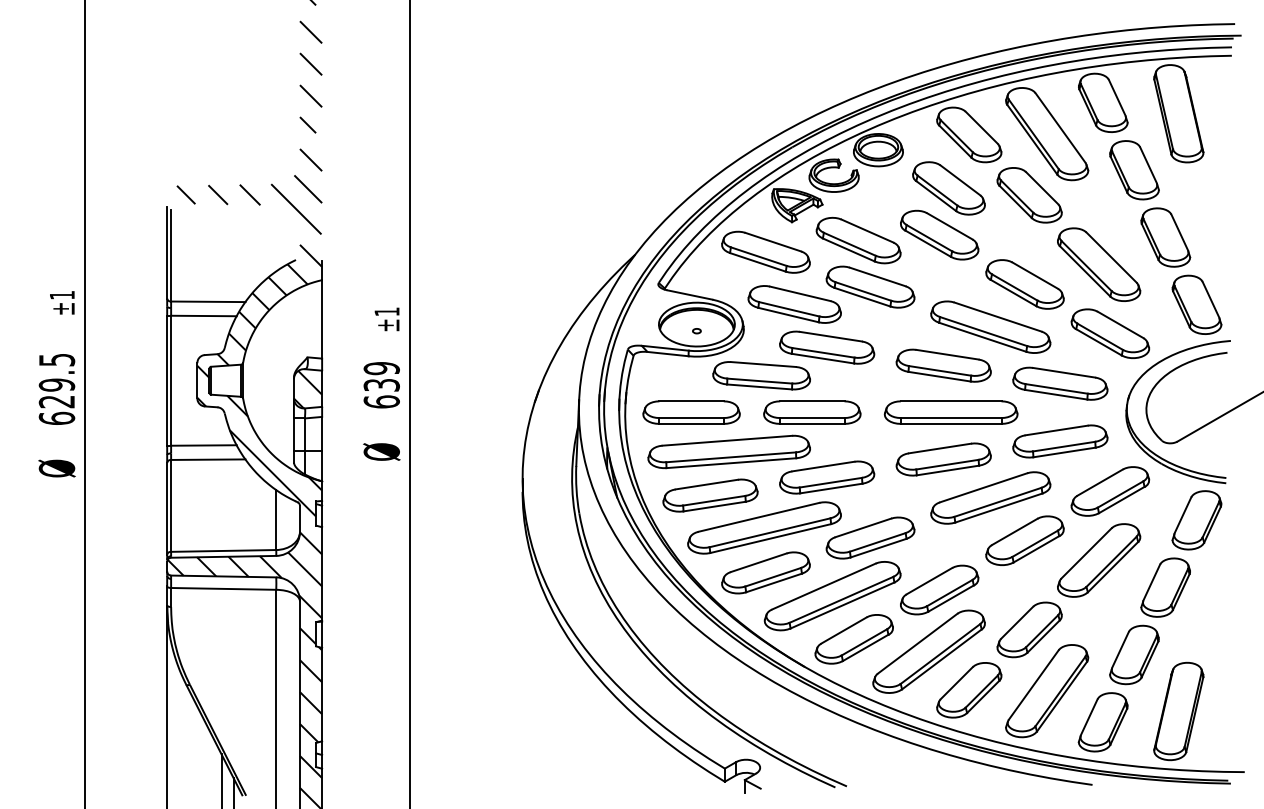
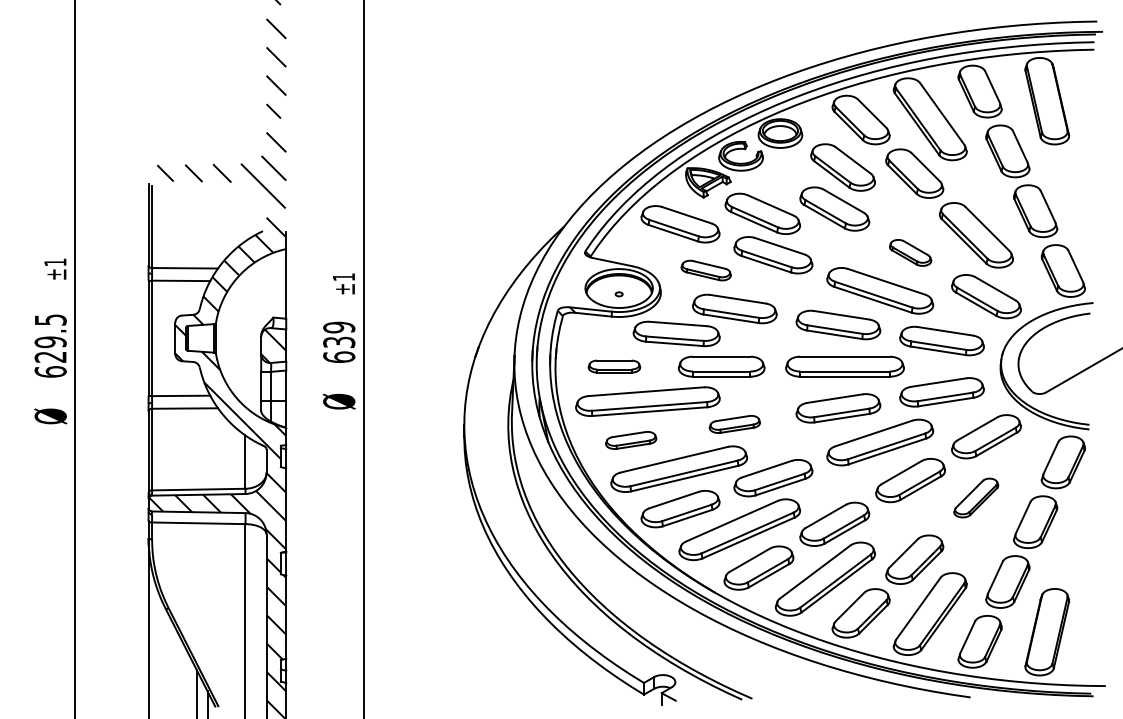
part: (1024, 284) -> (910, 252), size x0.6
part: (795, 304) -> (706, 270), size x0.6
part: (691, 412) -> (614, 366), size x0.6
part: (826, 477) -> (734, 424), size x0.6
part: (709, 495) -> (630, 440), size x0.6
part: (1098, 559) -> (975, 497), size x0.6

